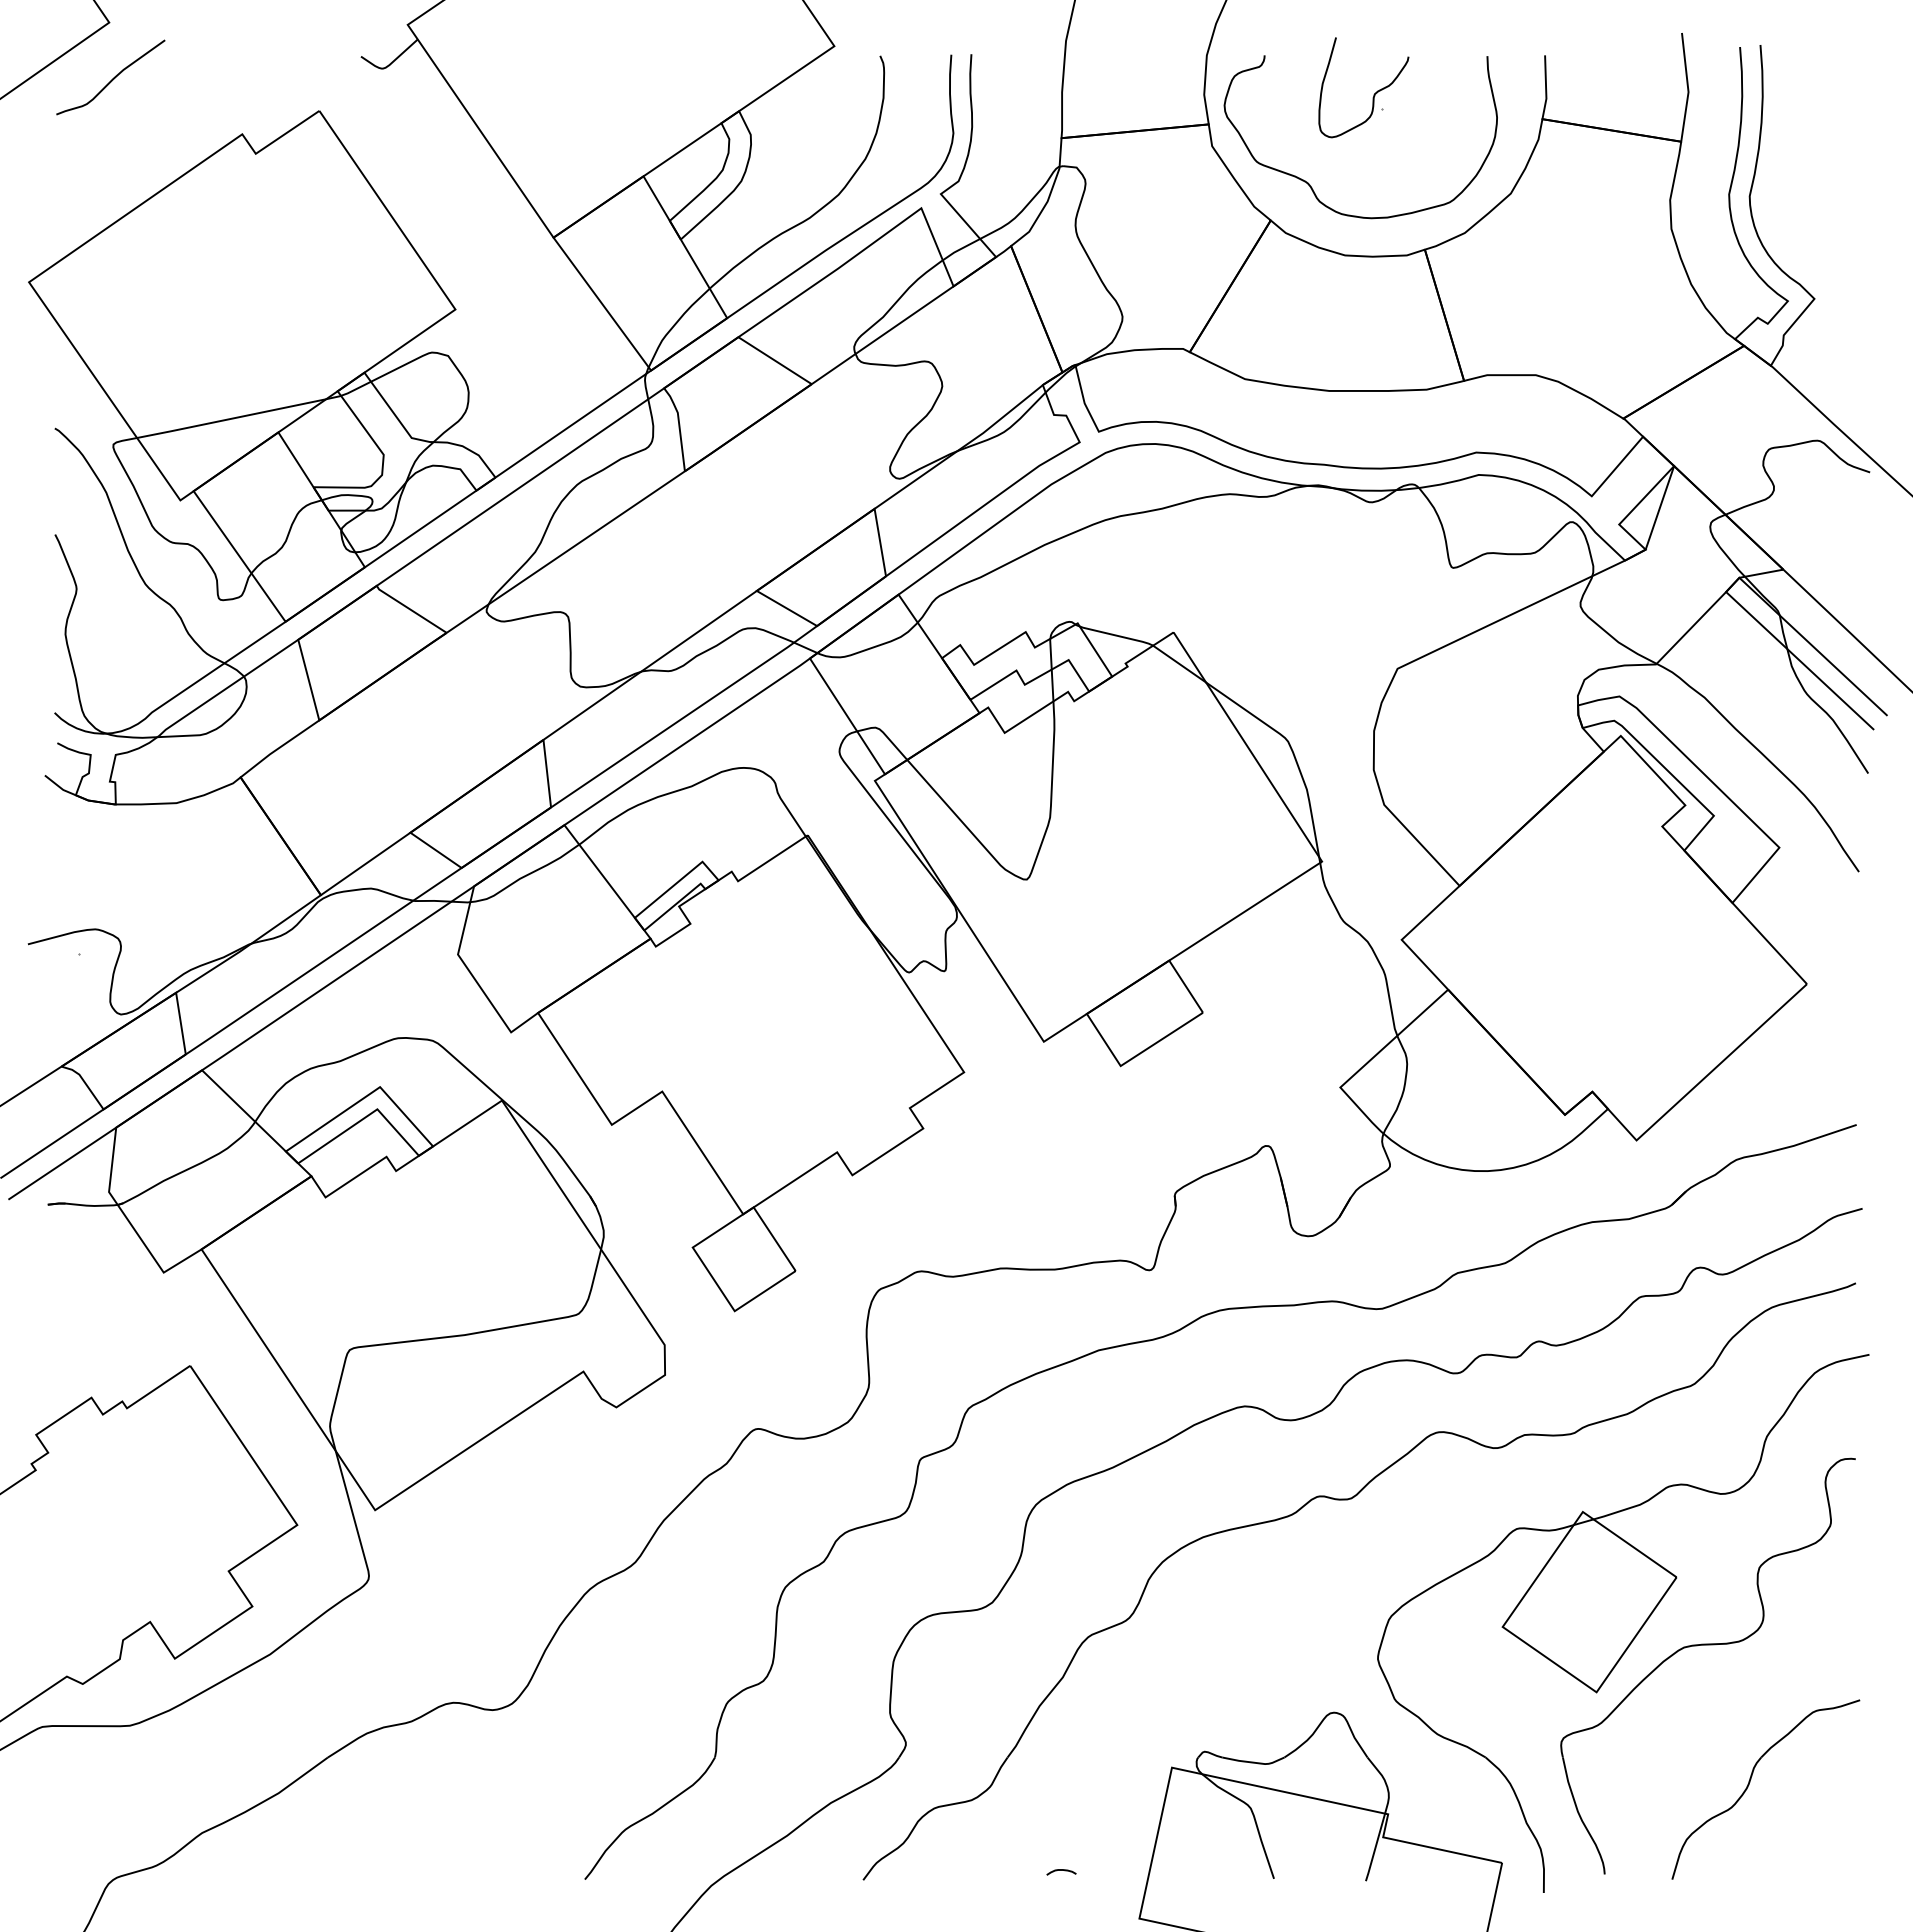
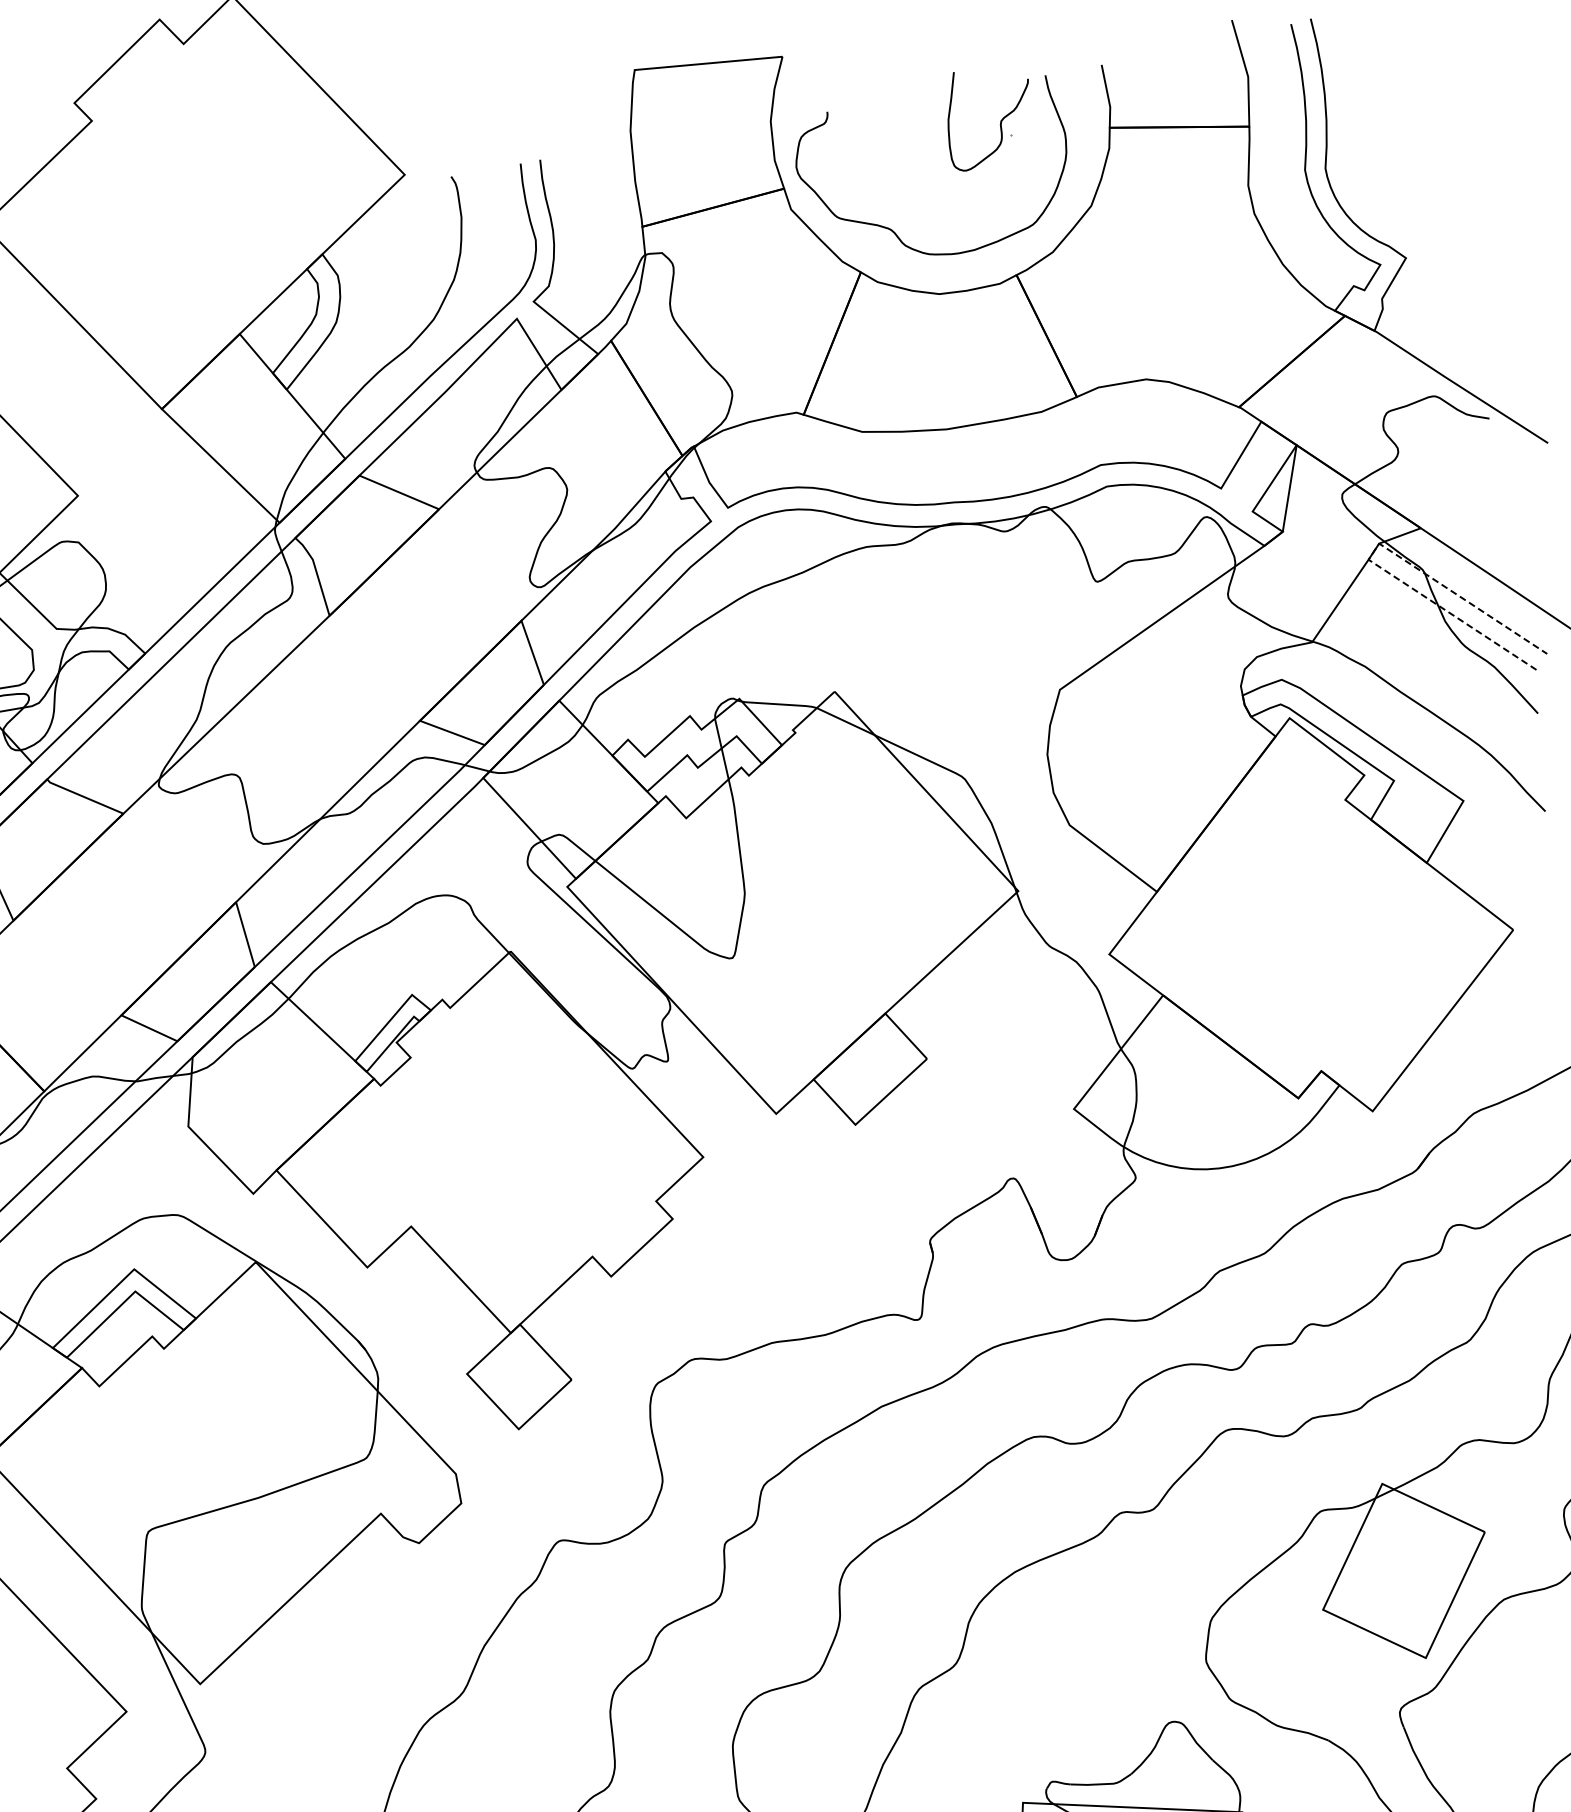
part: (1373, 94) -> (1000, 121), moved
line: (1732, 584) -> (1373, 551), solid -> dashed

